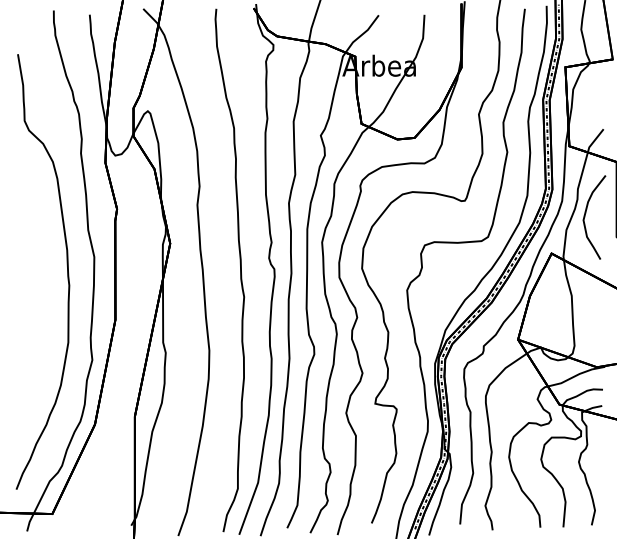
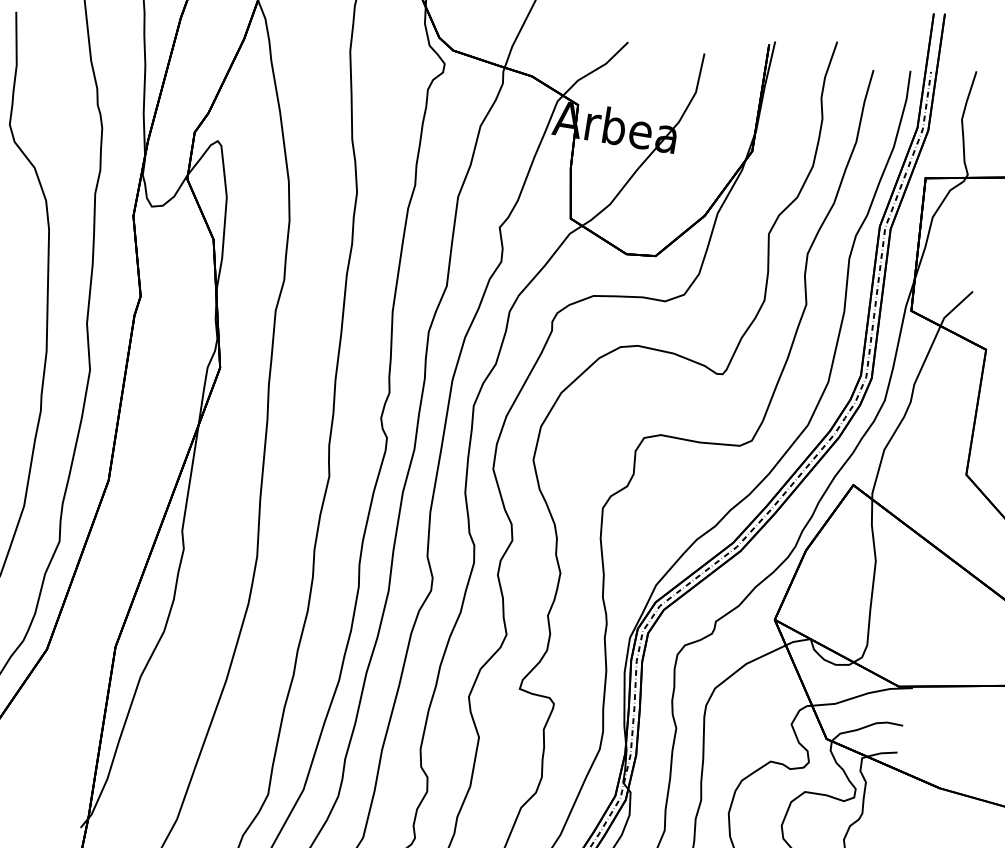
curve: (586, 213) -> (922, 427), removed

